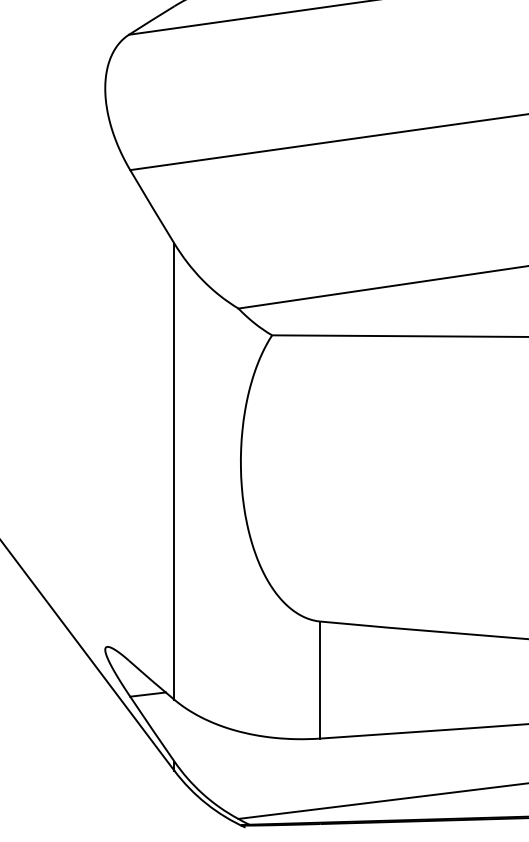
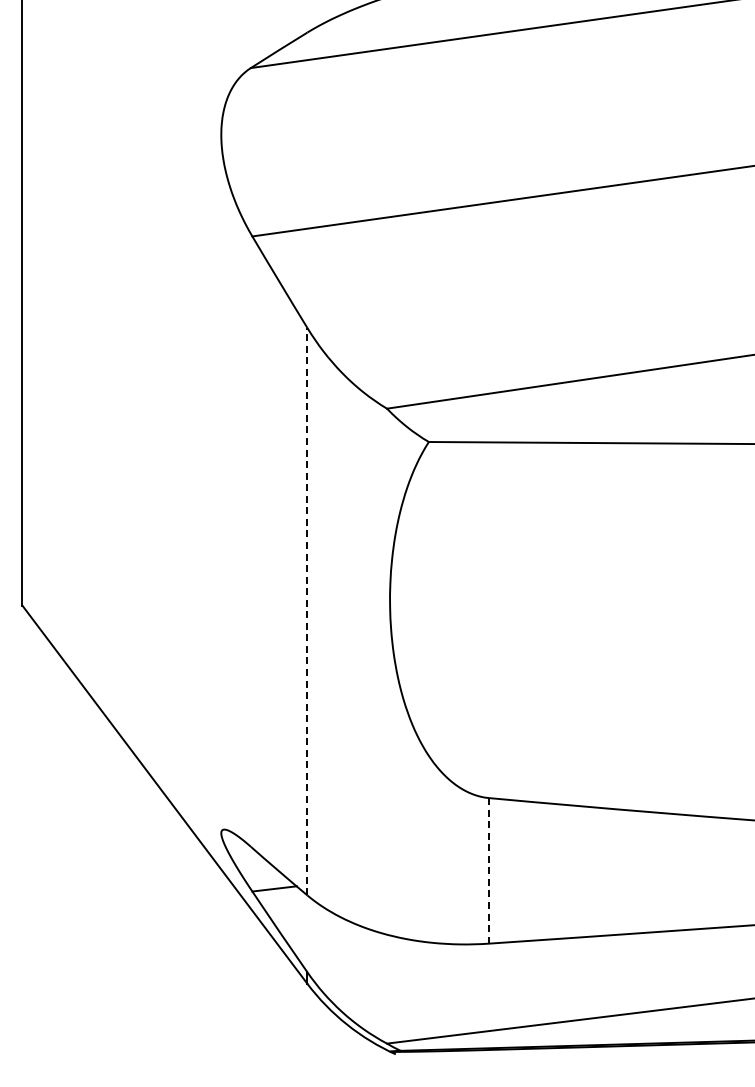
line: (174, 471) -> (307, 611), solid -> dashed
line: (320, 679) -> (489, 870), solid -> dashed

